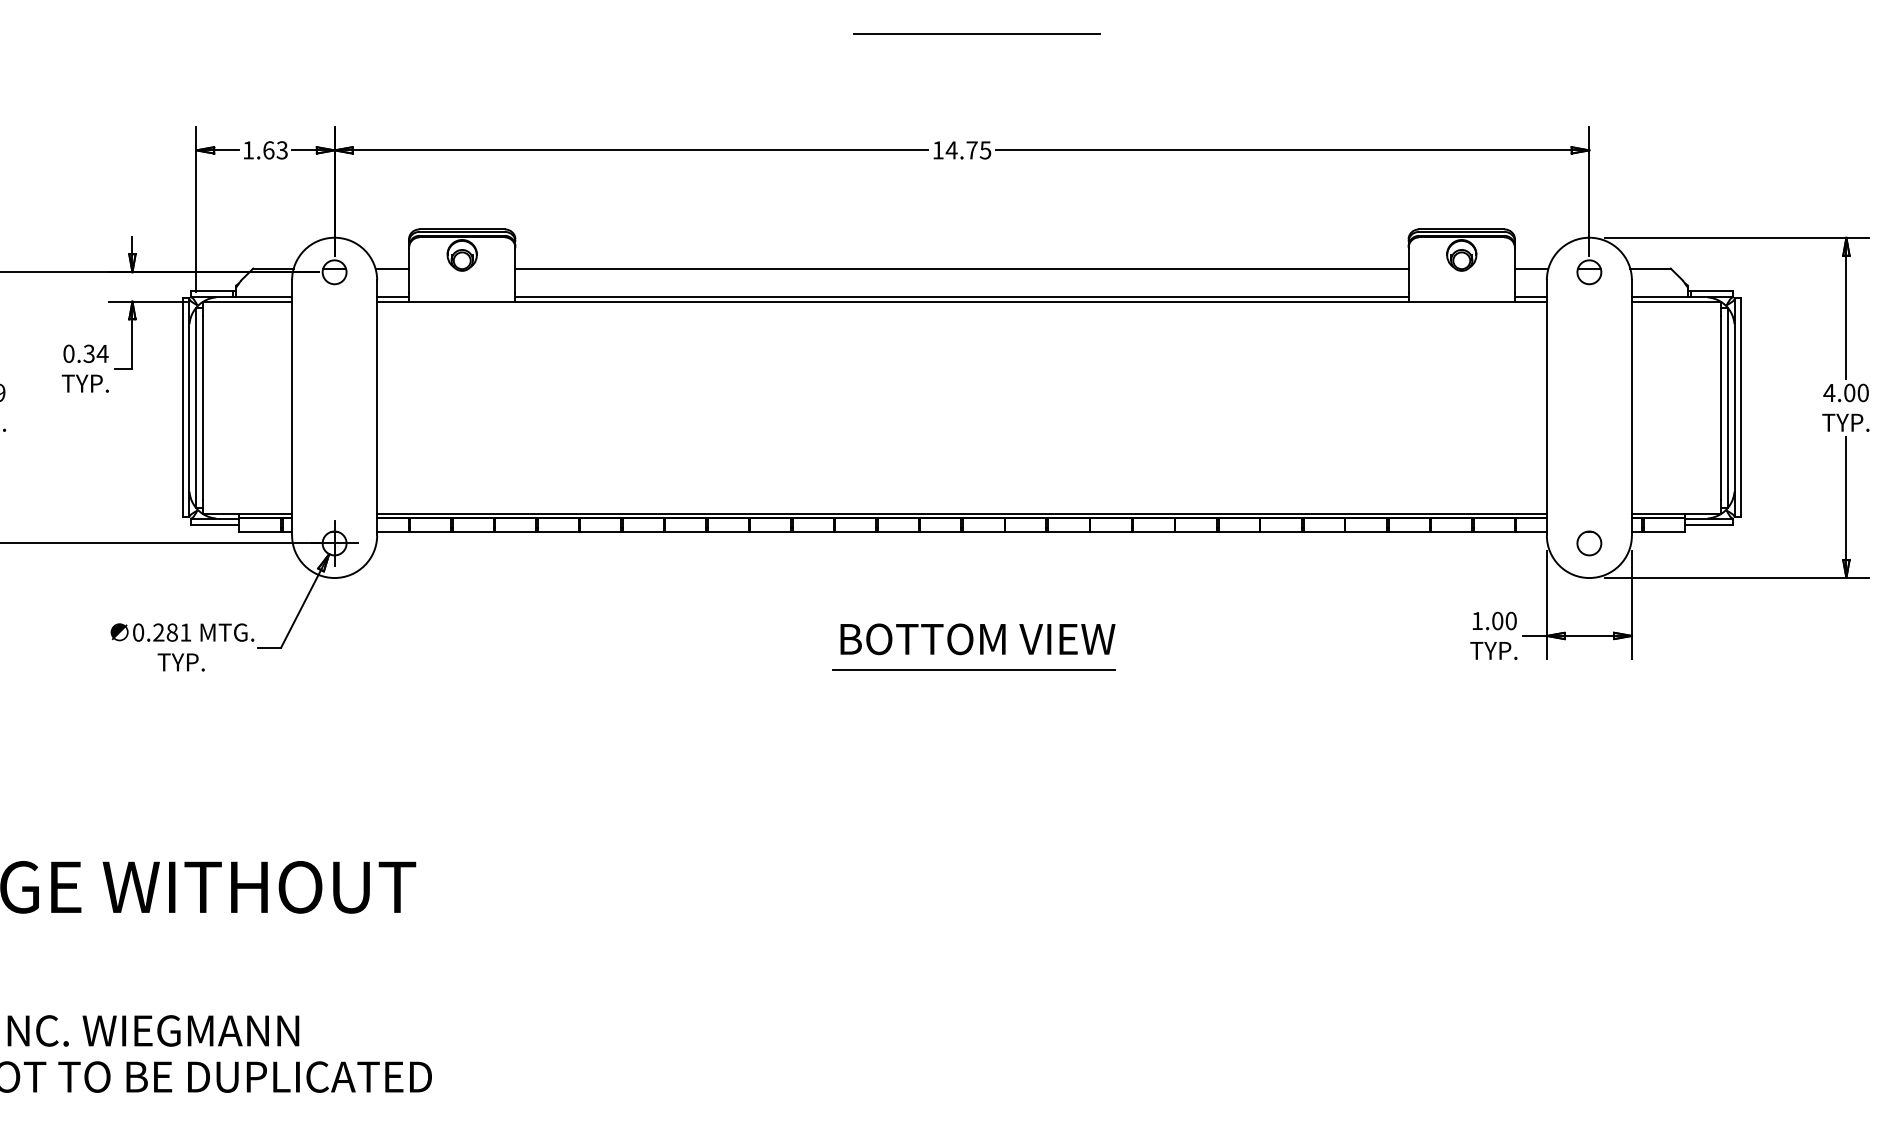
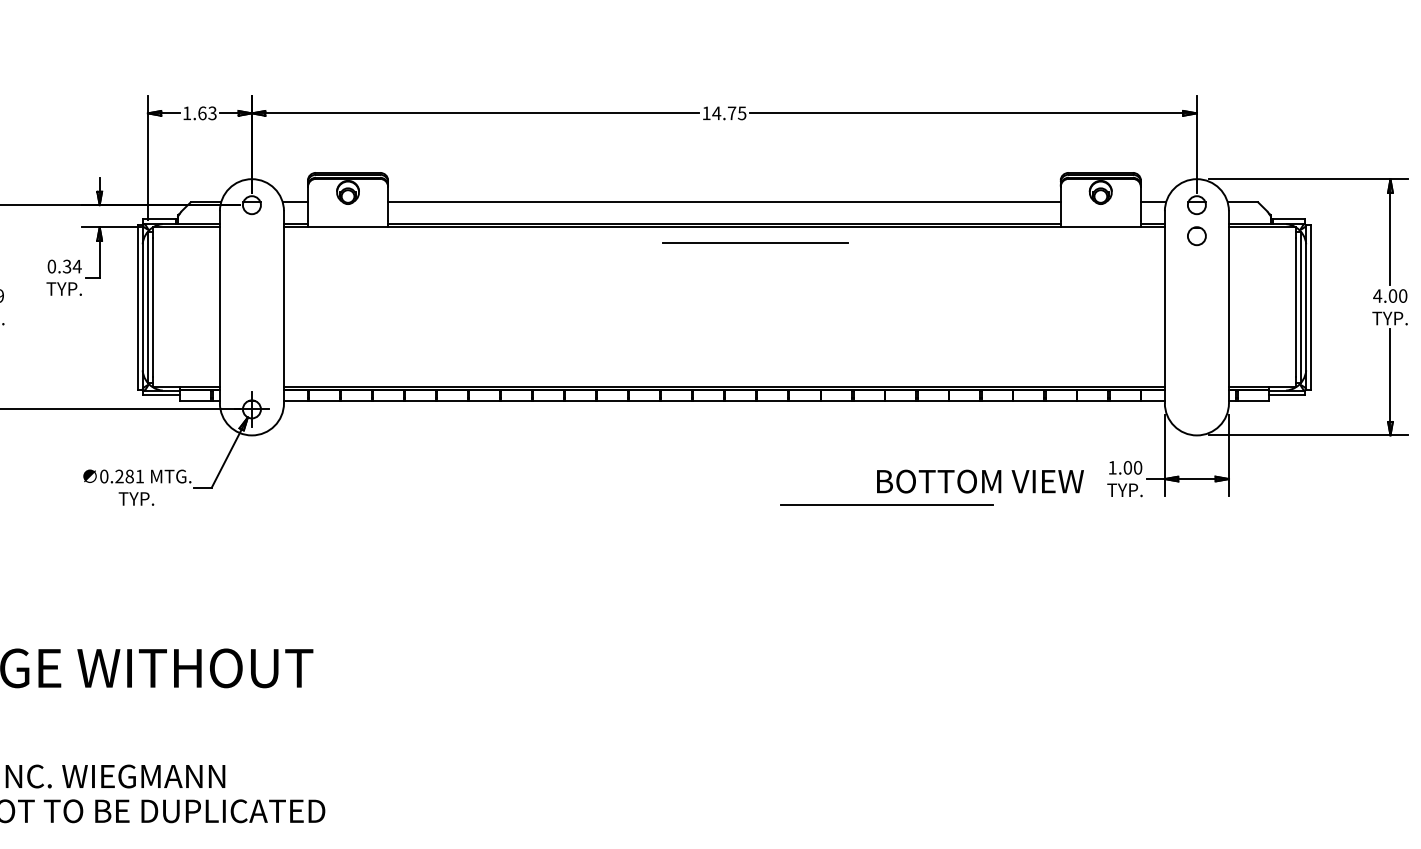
line: (976, 33) -> (754, 242), moved
part: (1589, 543) -> (1197, 236), moved
text: (977, 639) -> (980, 481), moved
line: (973, 669) -> (886, 504), moved

